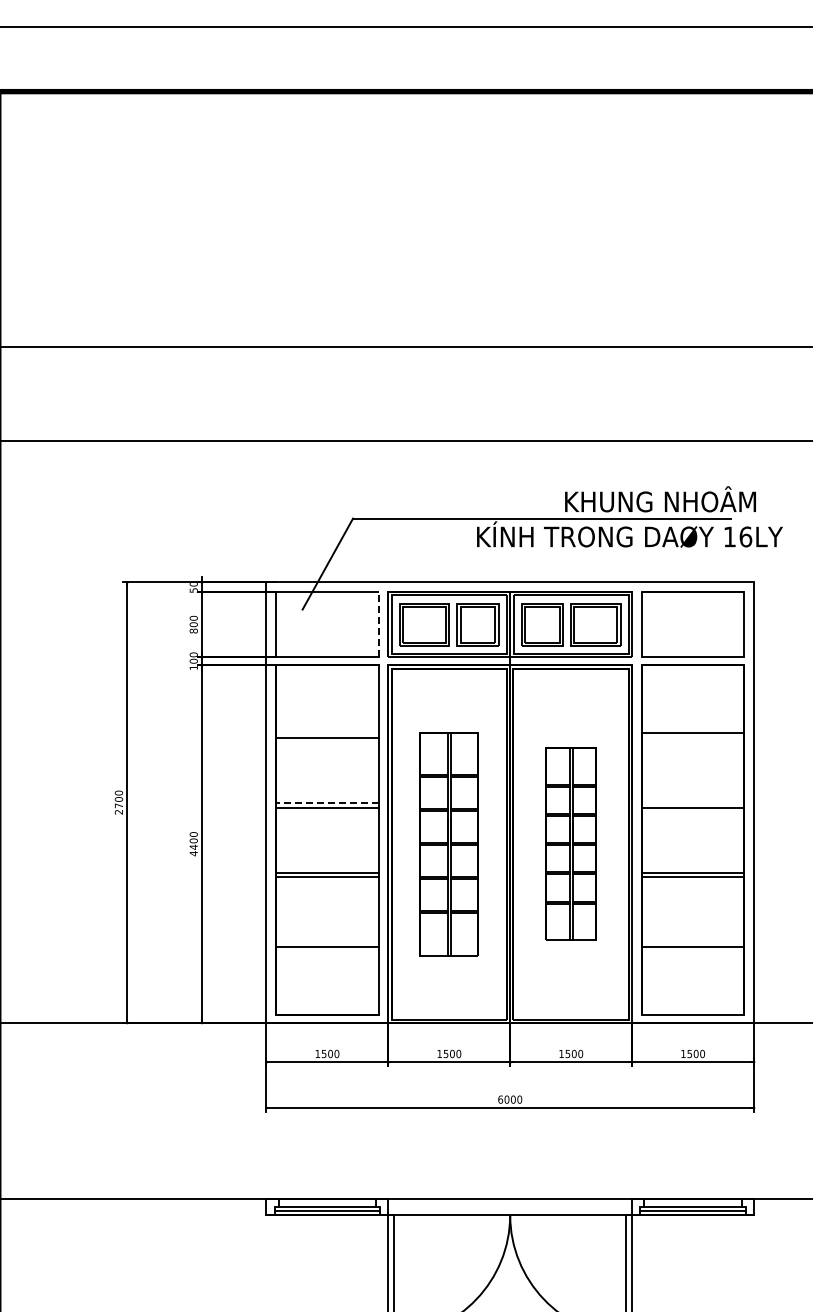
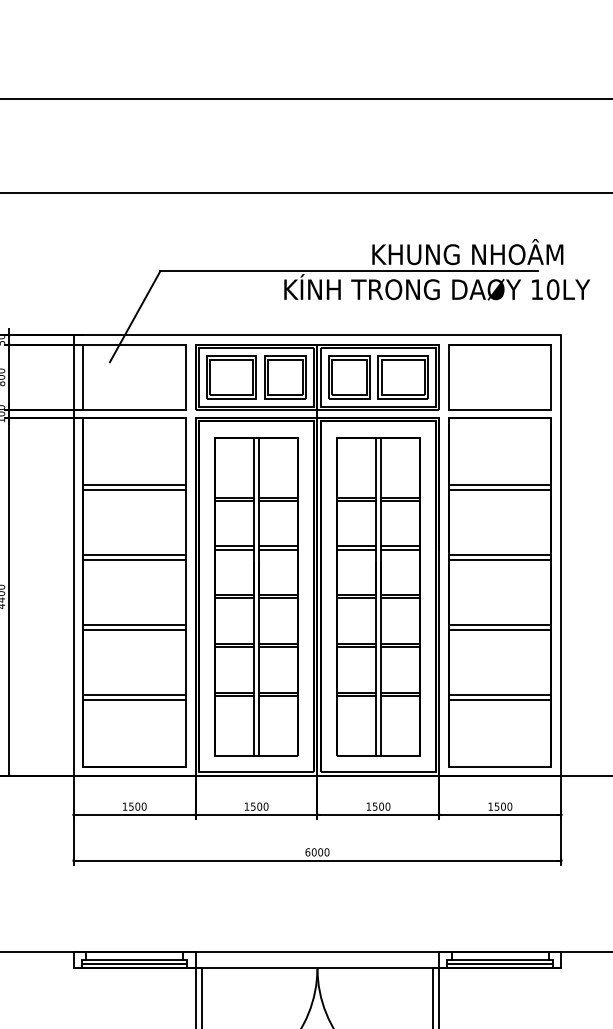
text: (745, 536) -> (552, 289), 16LY -> 10LY
line: (378, 624) -> (185, 377), dashed -> solid
line: (327, 732) -> (134, 485), added
line: (692, 737) -> (499, 490), added
line: (326, 802) -> (133, 555), dashed -> solid
line: (692, 802) -> (499, 555), added
part: (449, 843) -> (256, 596), size x1.43
part: (571, 843) -> (378, 596), size x1.67
line: (327, 942) -> (134, 695), added
line: (692, 942) -> (499, 695), added

